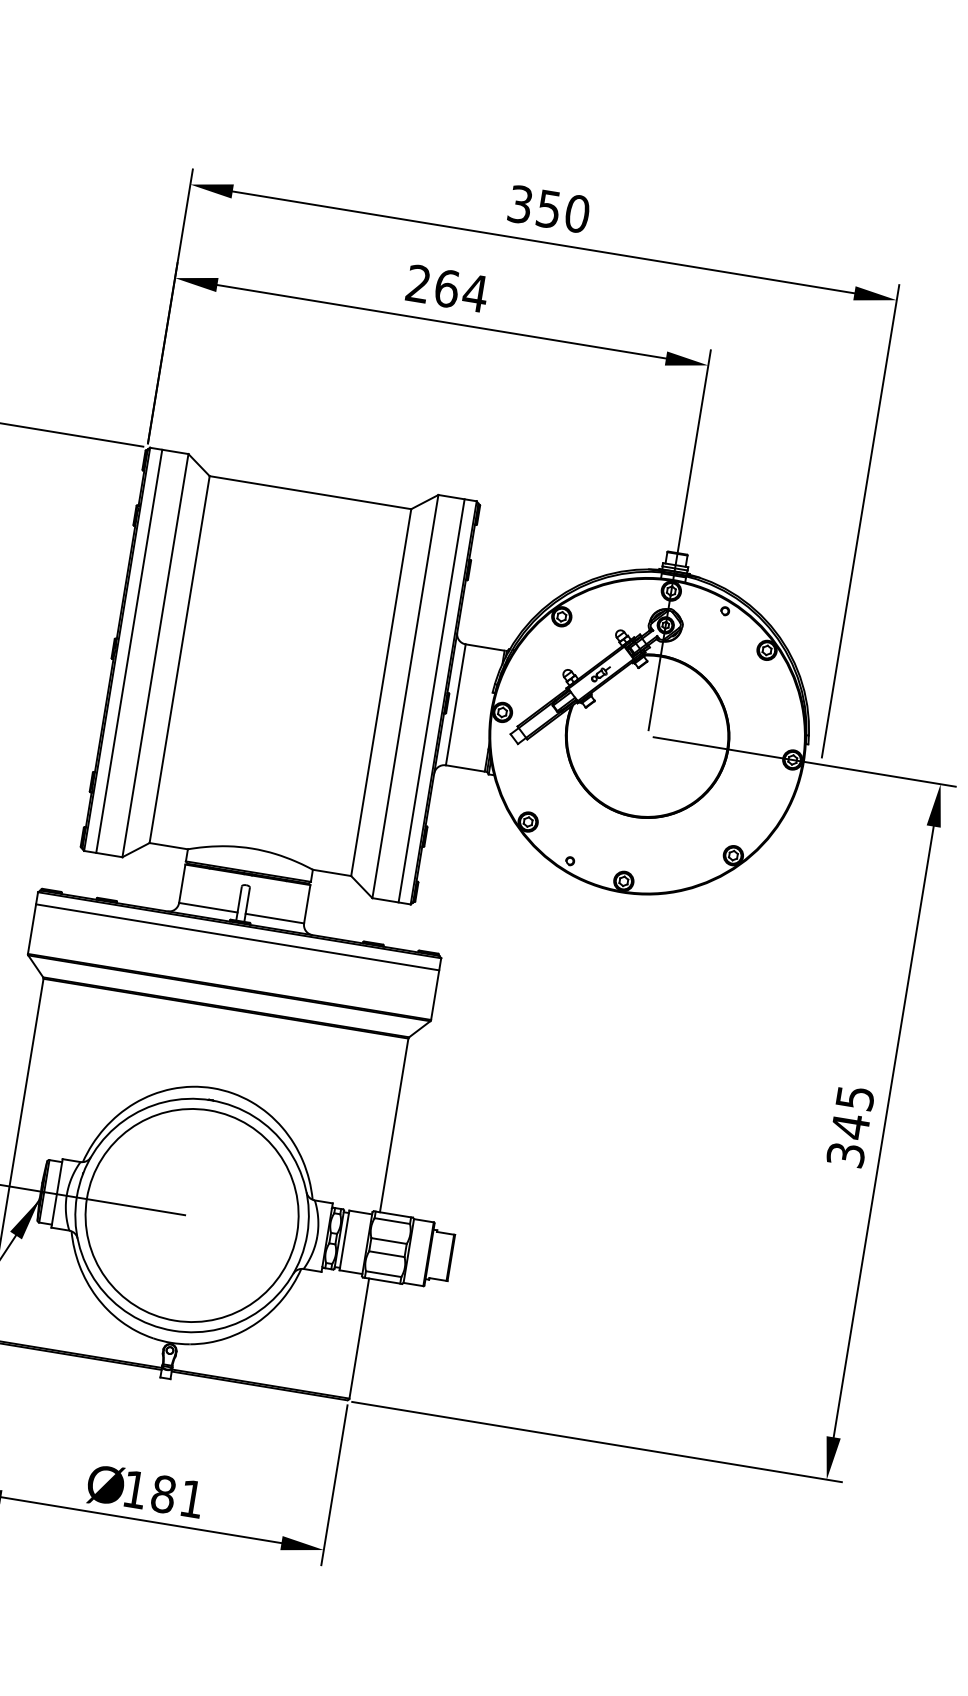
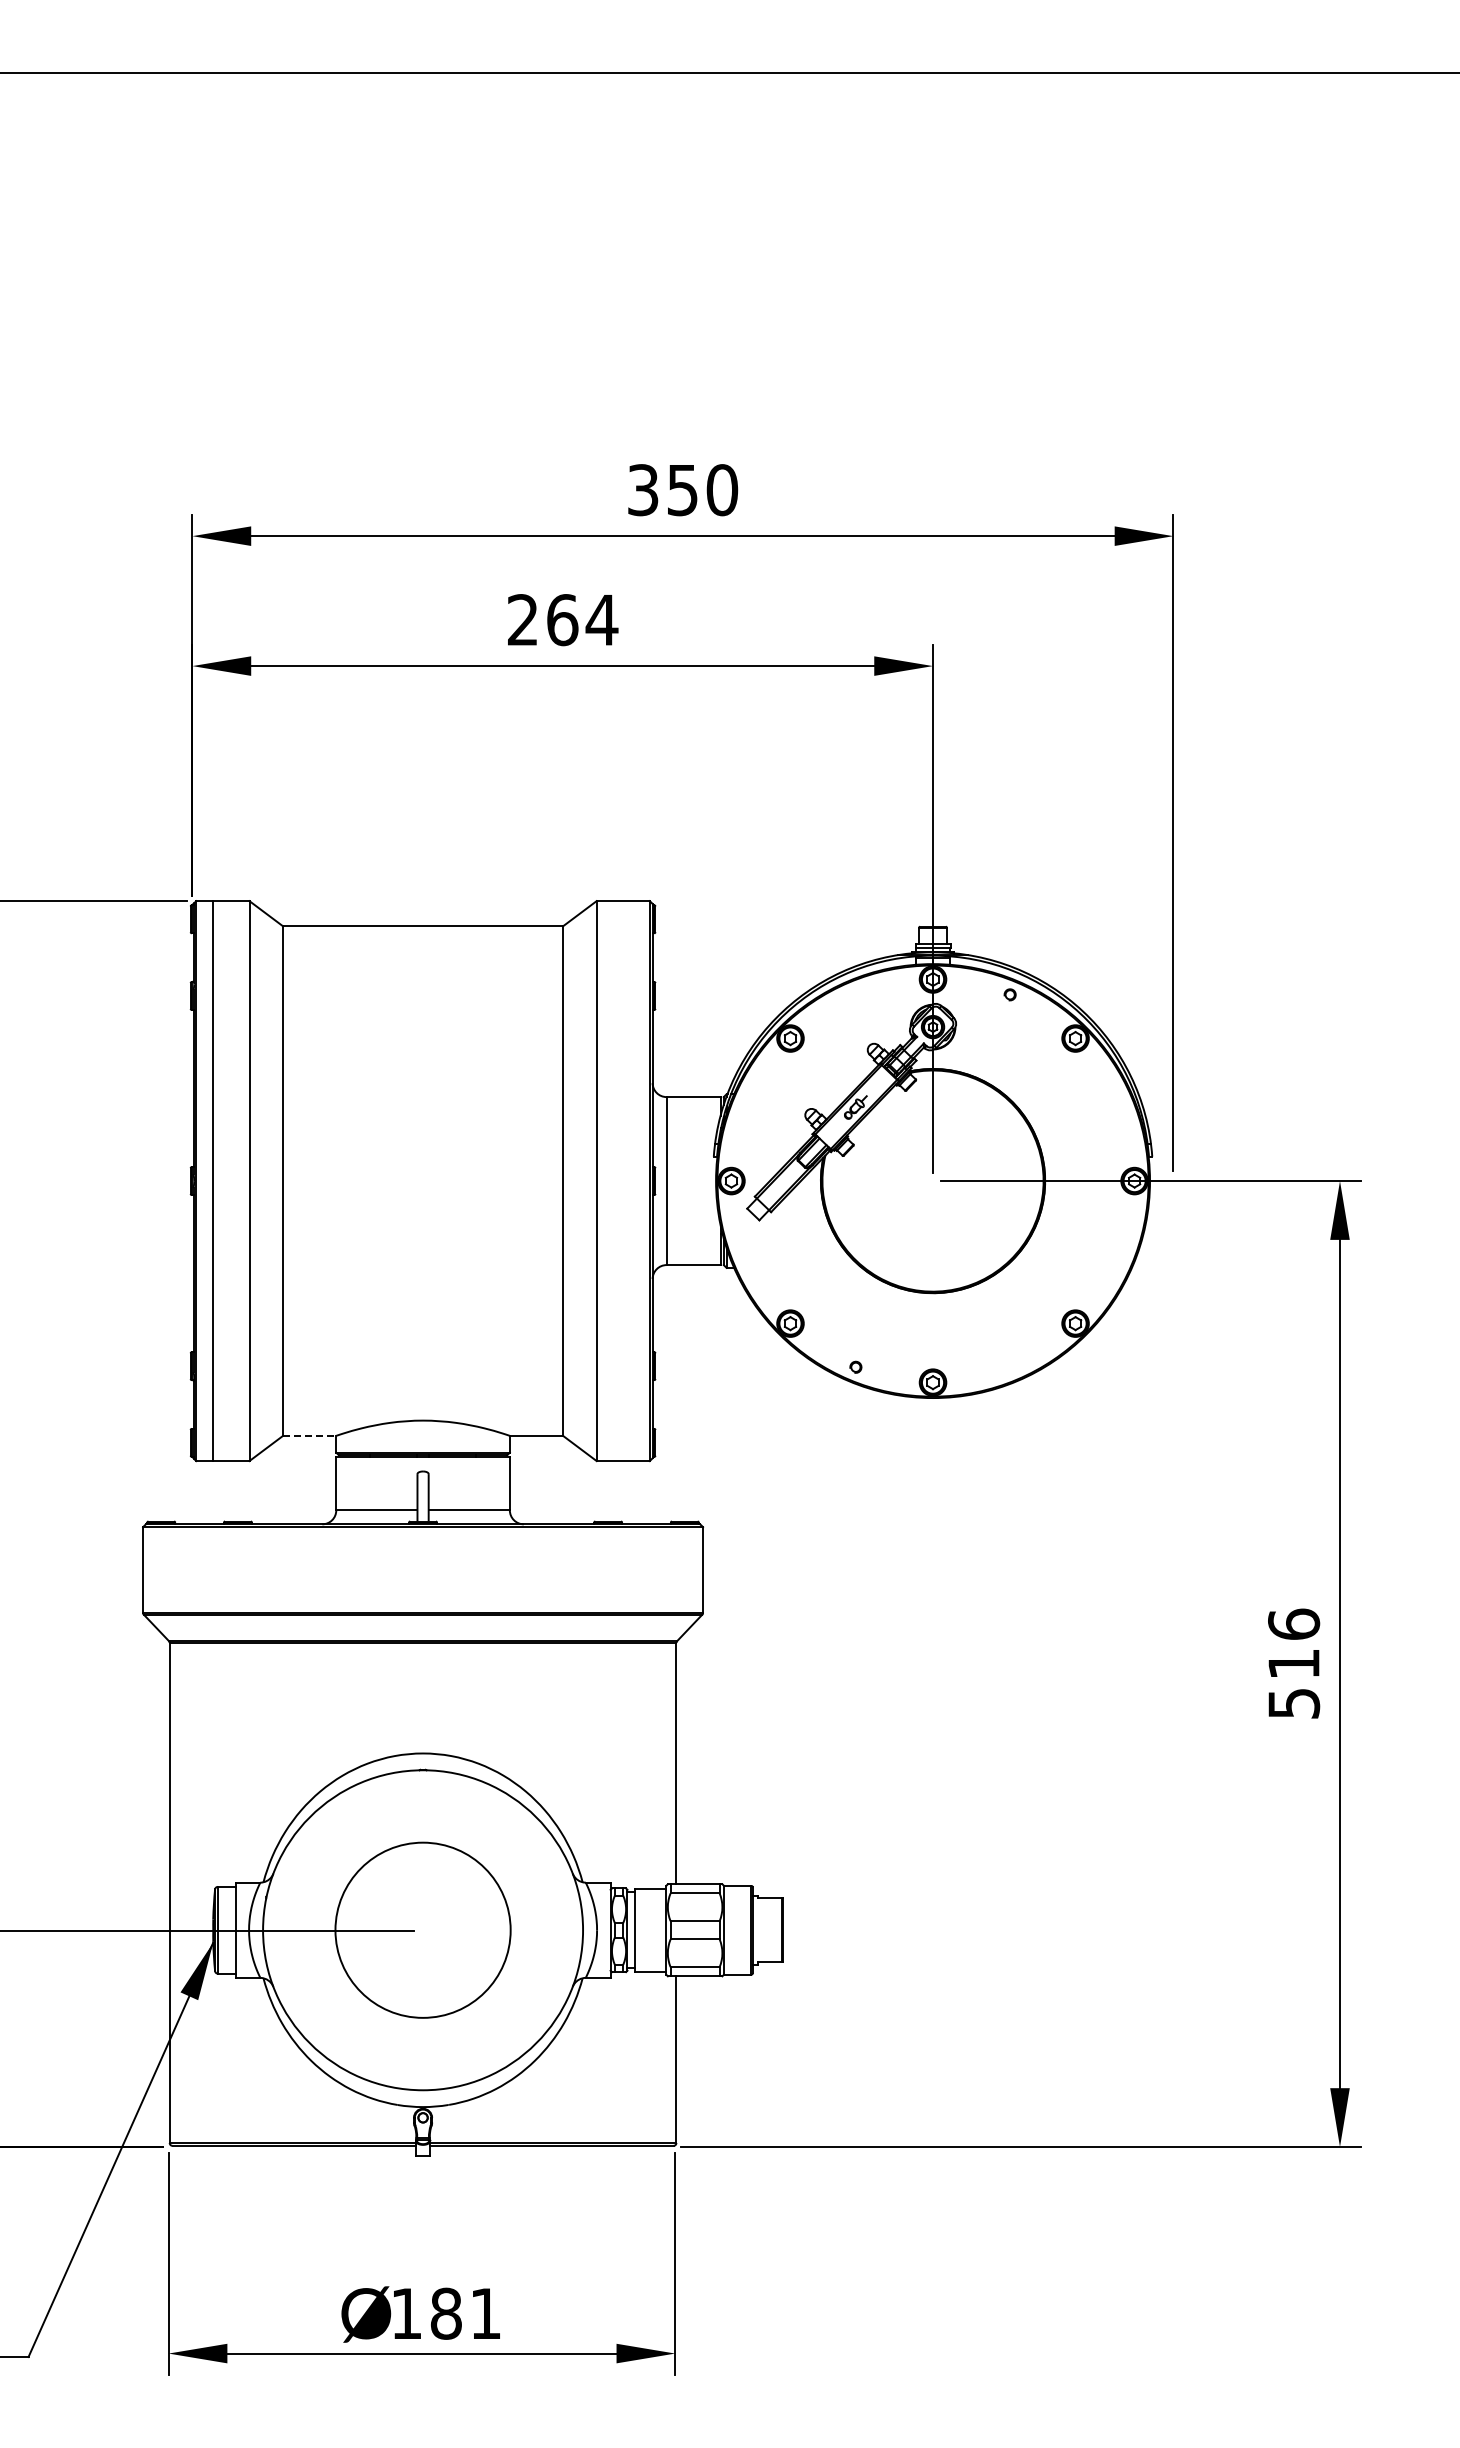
line: (431, 701) -> (633, 1181), removed
line: (168, 845) -> (309, 1435), solid -> dashed
line: (238, 937) -> (423, 1543), removed
text: (851, 1125) -> (1294, 1662), 345 -> 516
circle: (192, 1215) -> (423, 1930), size x0.6

